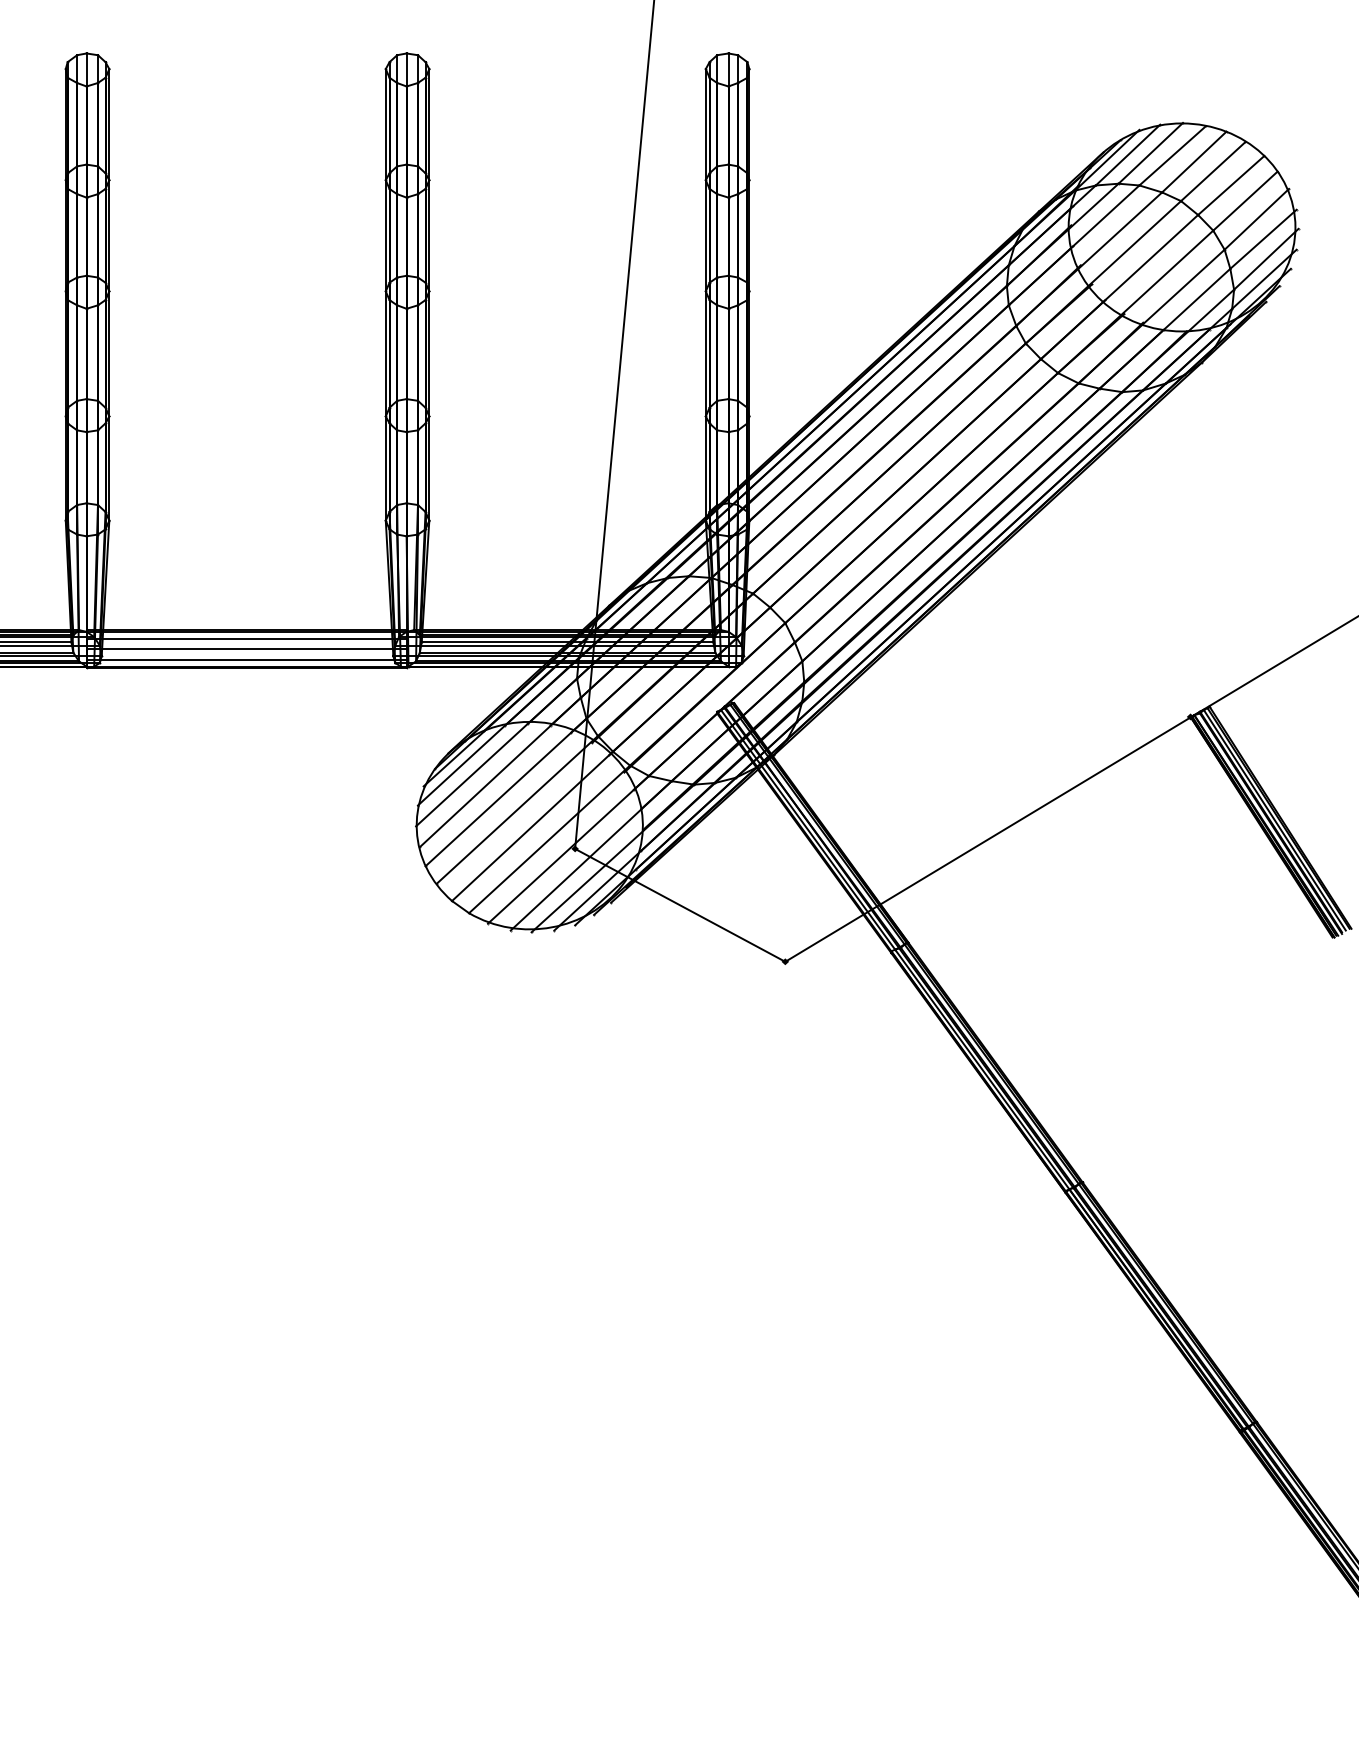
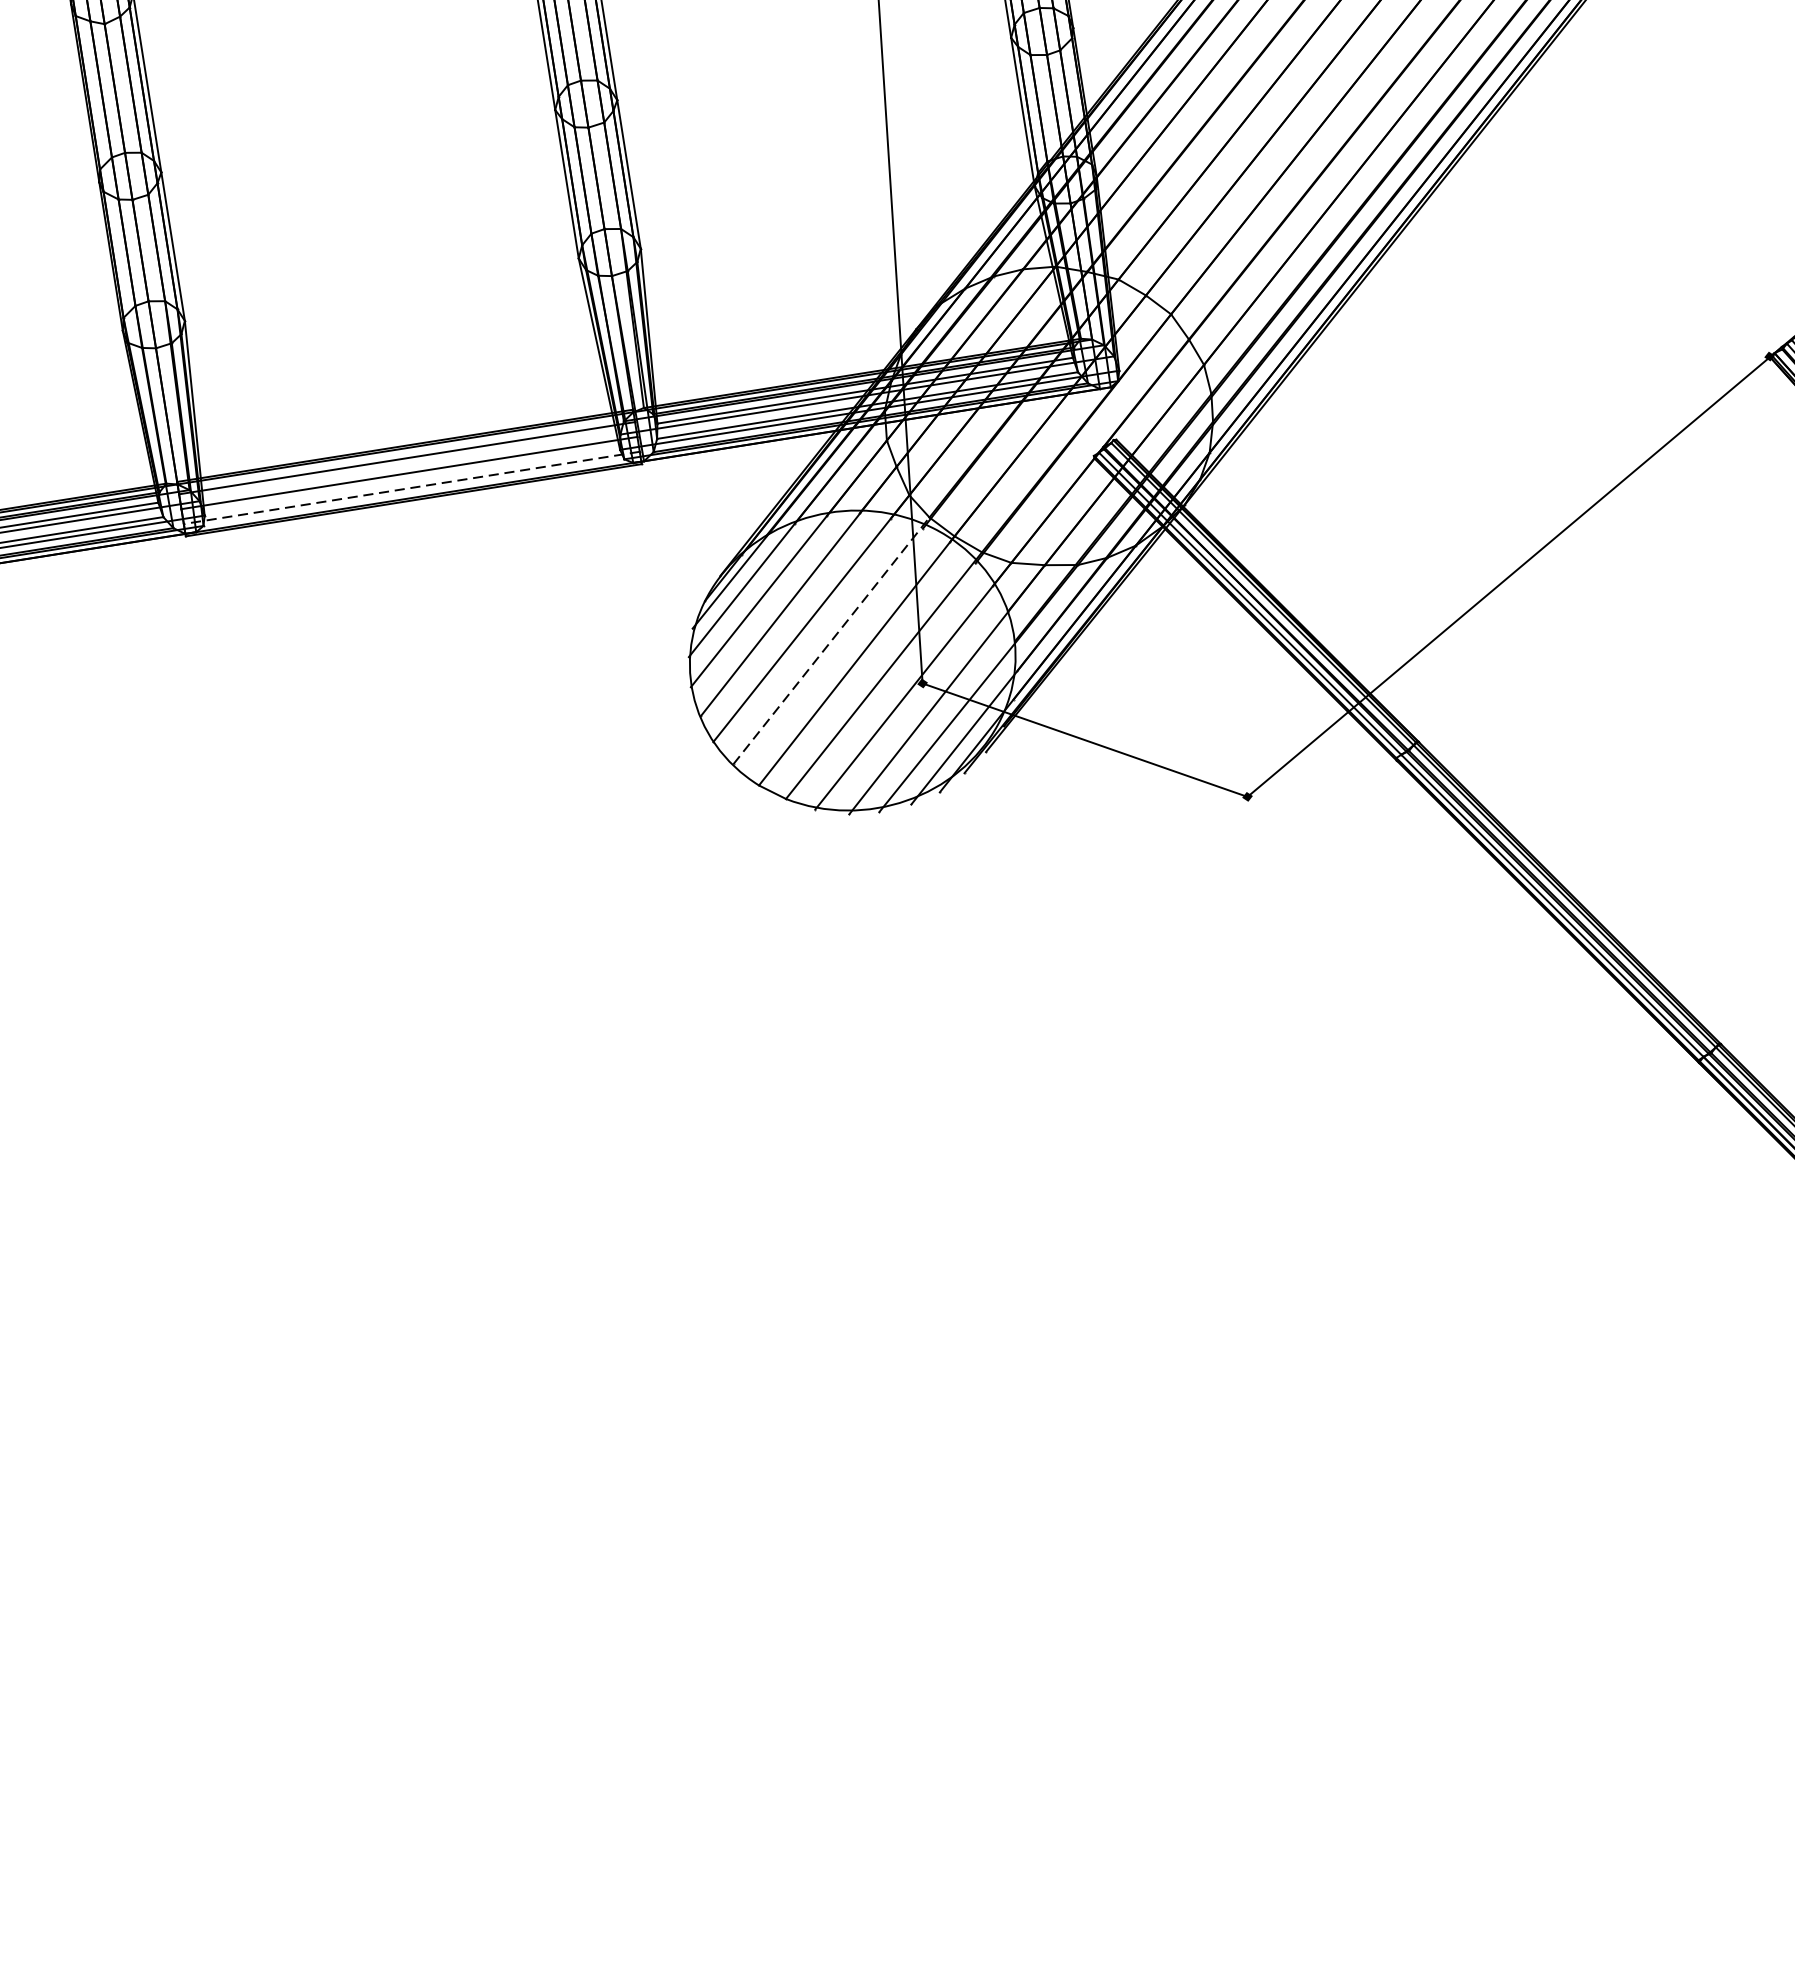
line: (246, 659) -> (411, 487), solid -> dashed
line: (517, 809) -> (831, 640), solid -> dashed

